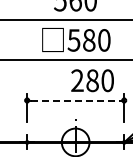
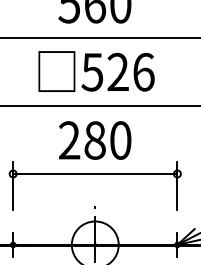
text: (96, 40) -> (130, 72), 580 -> 526
text: (92, 80) -> (94, 140), moved
line: (76, 100) -> (96, 173), dashed -> solid

